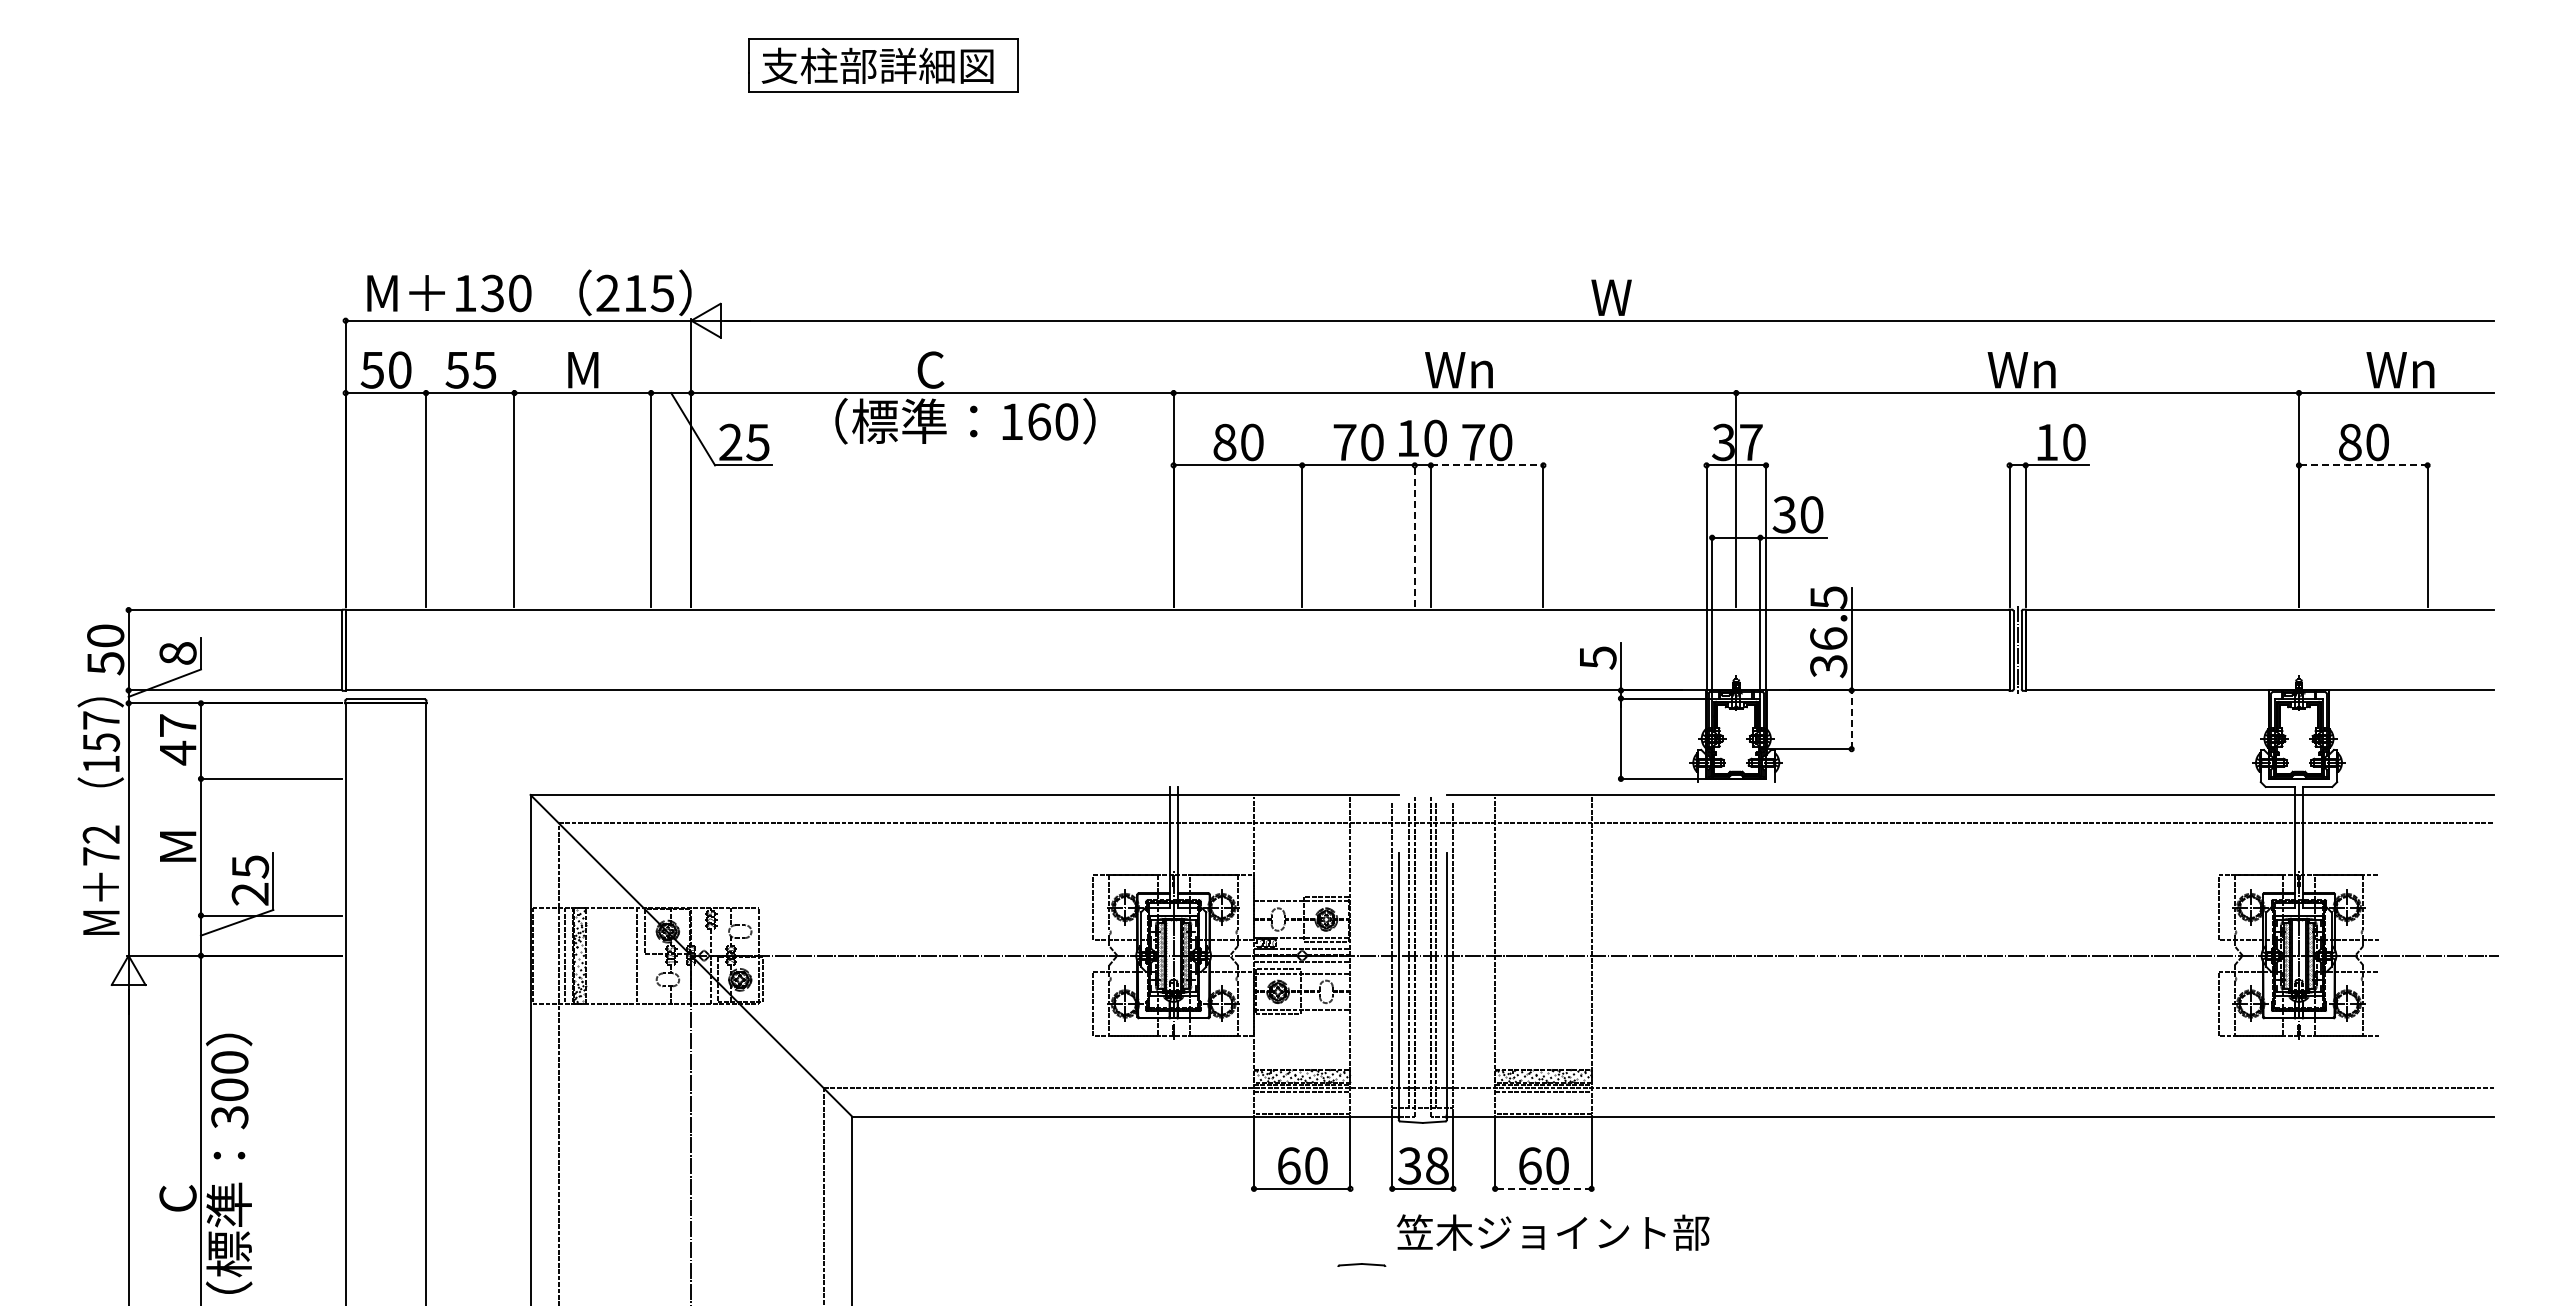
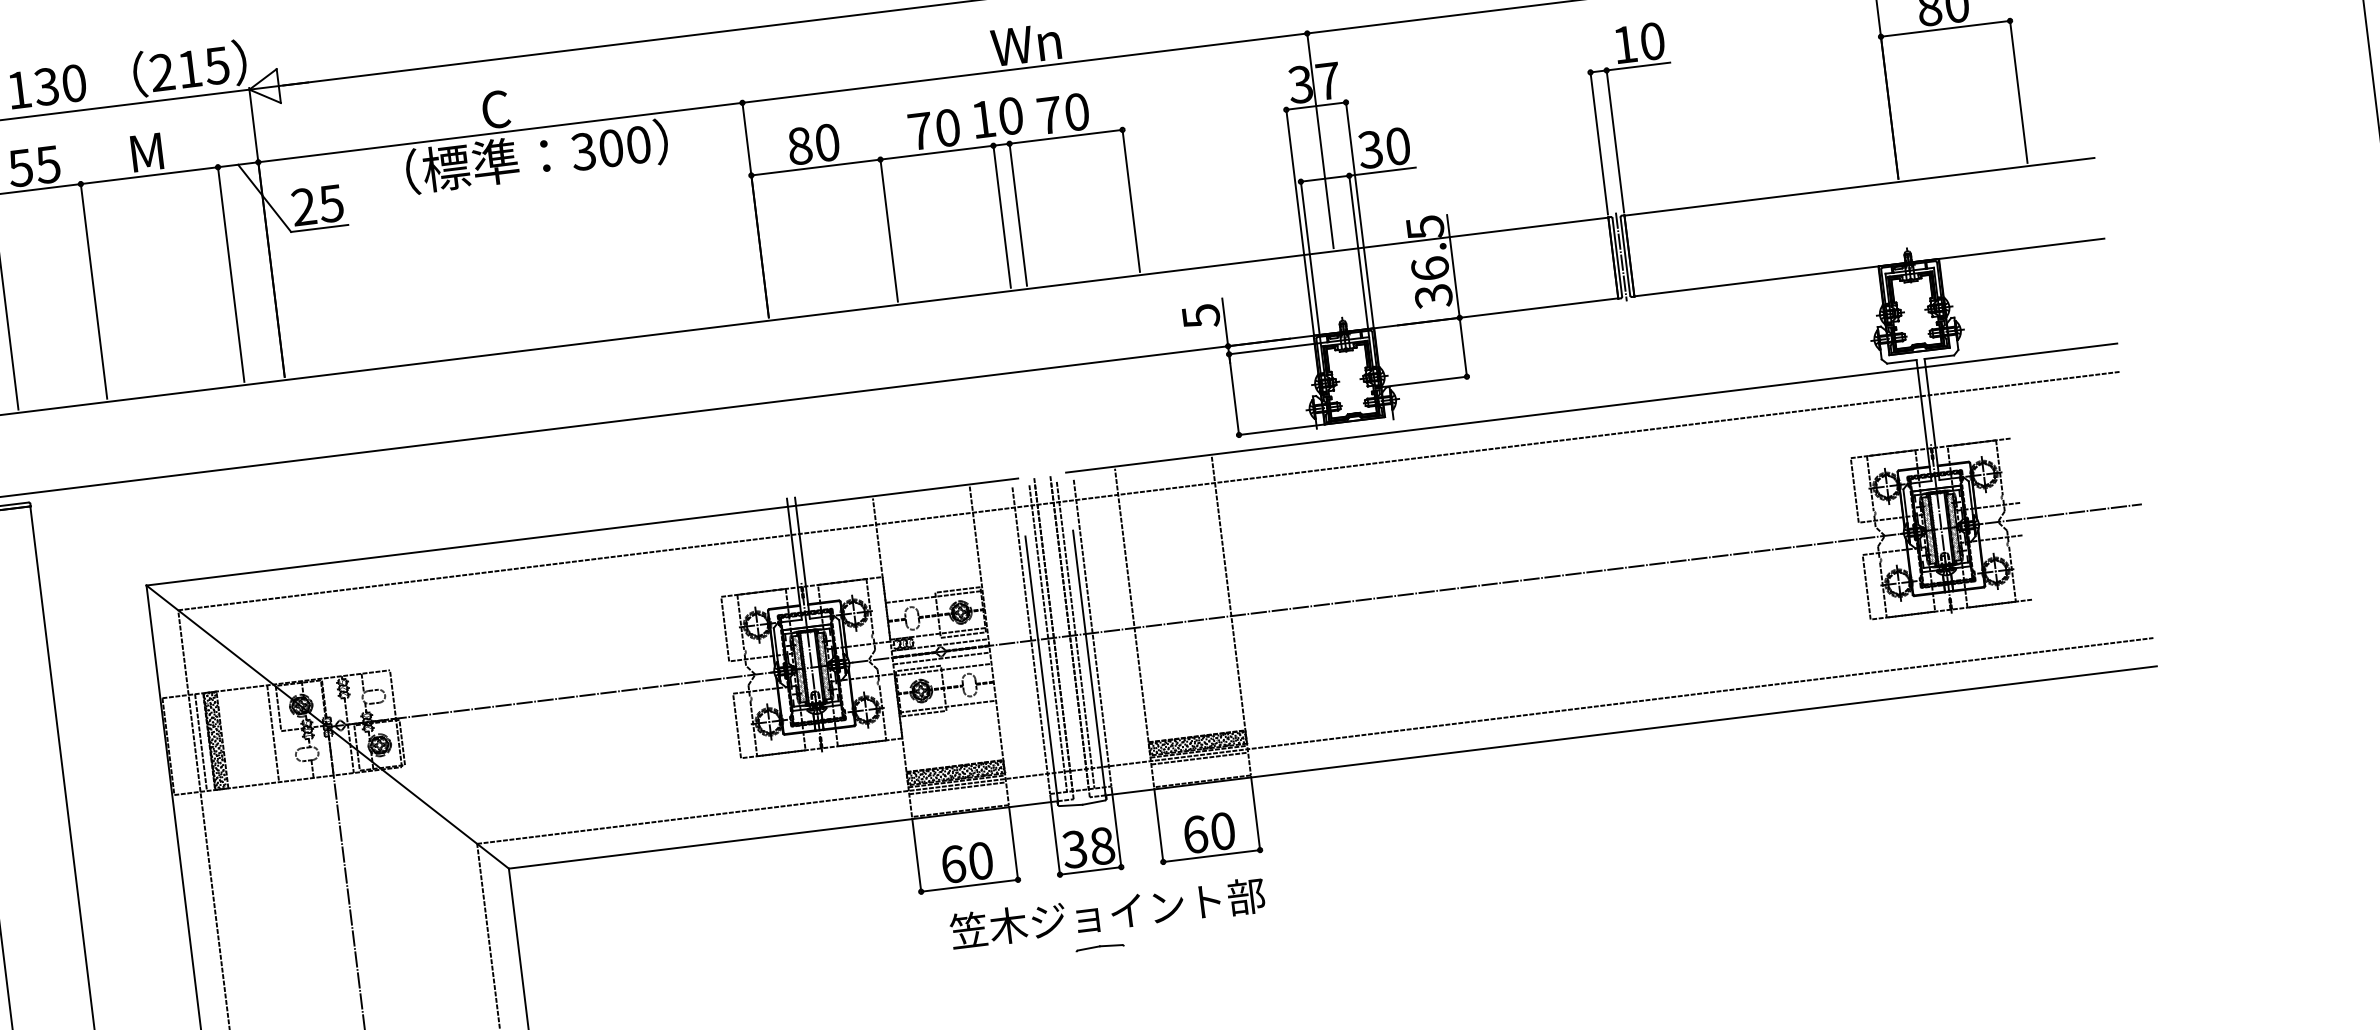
text: (1025, 421) -> (597, 149), 160 -> 300
line: (1487, 465) -> (1066, 136), dashed -> solid
line: (2362, 465) -> (1944, 29), dashed -> solid
line: (1414, 535) -> (1001, 216), dashed -> solid
line: (1851, 719) -> (1463, 346), dashed -> solid
line: (1542, 1188) -> (1210, 855), dashed -> solid
text: (1553, 1232) -> (1107, 913), moved
line: (1361, 1264) -> (1099, 946), moved

